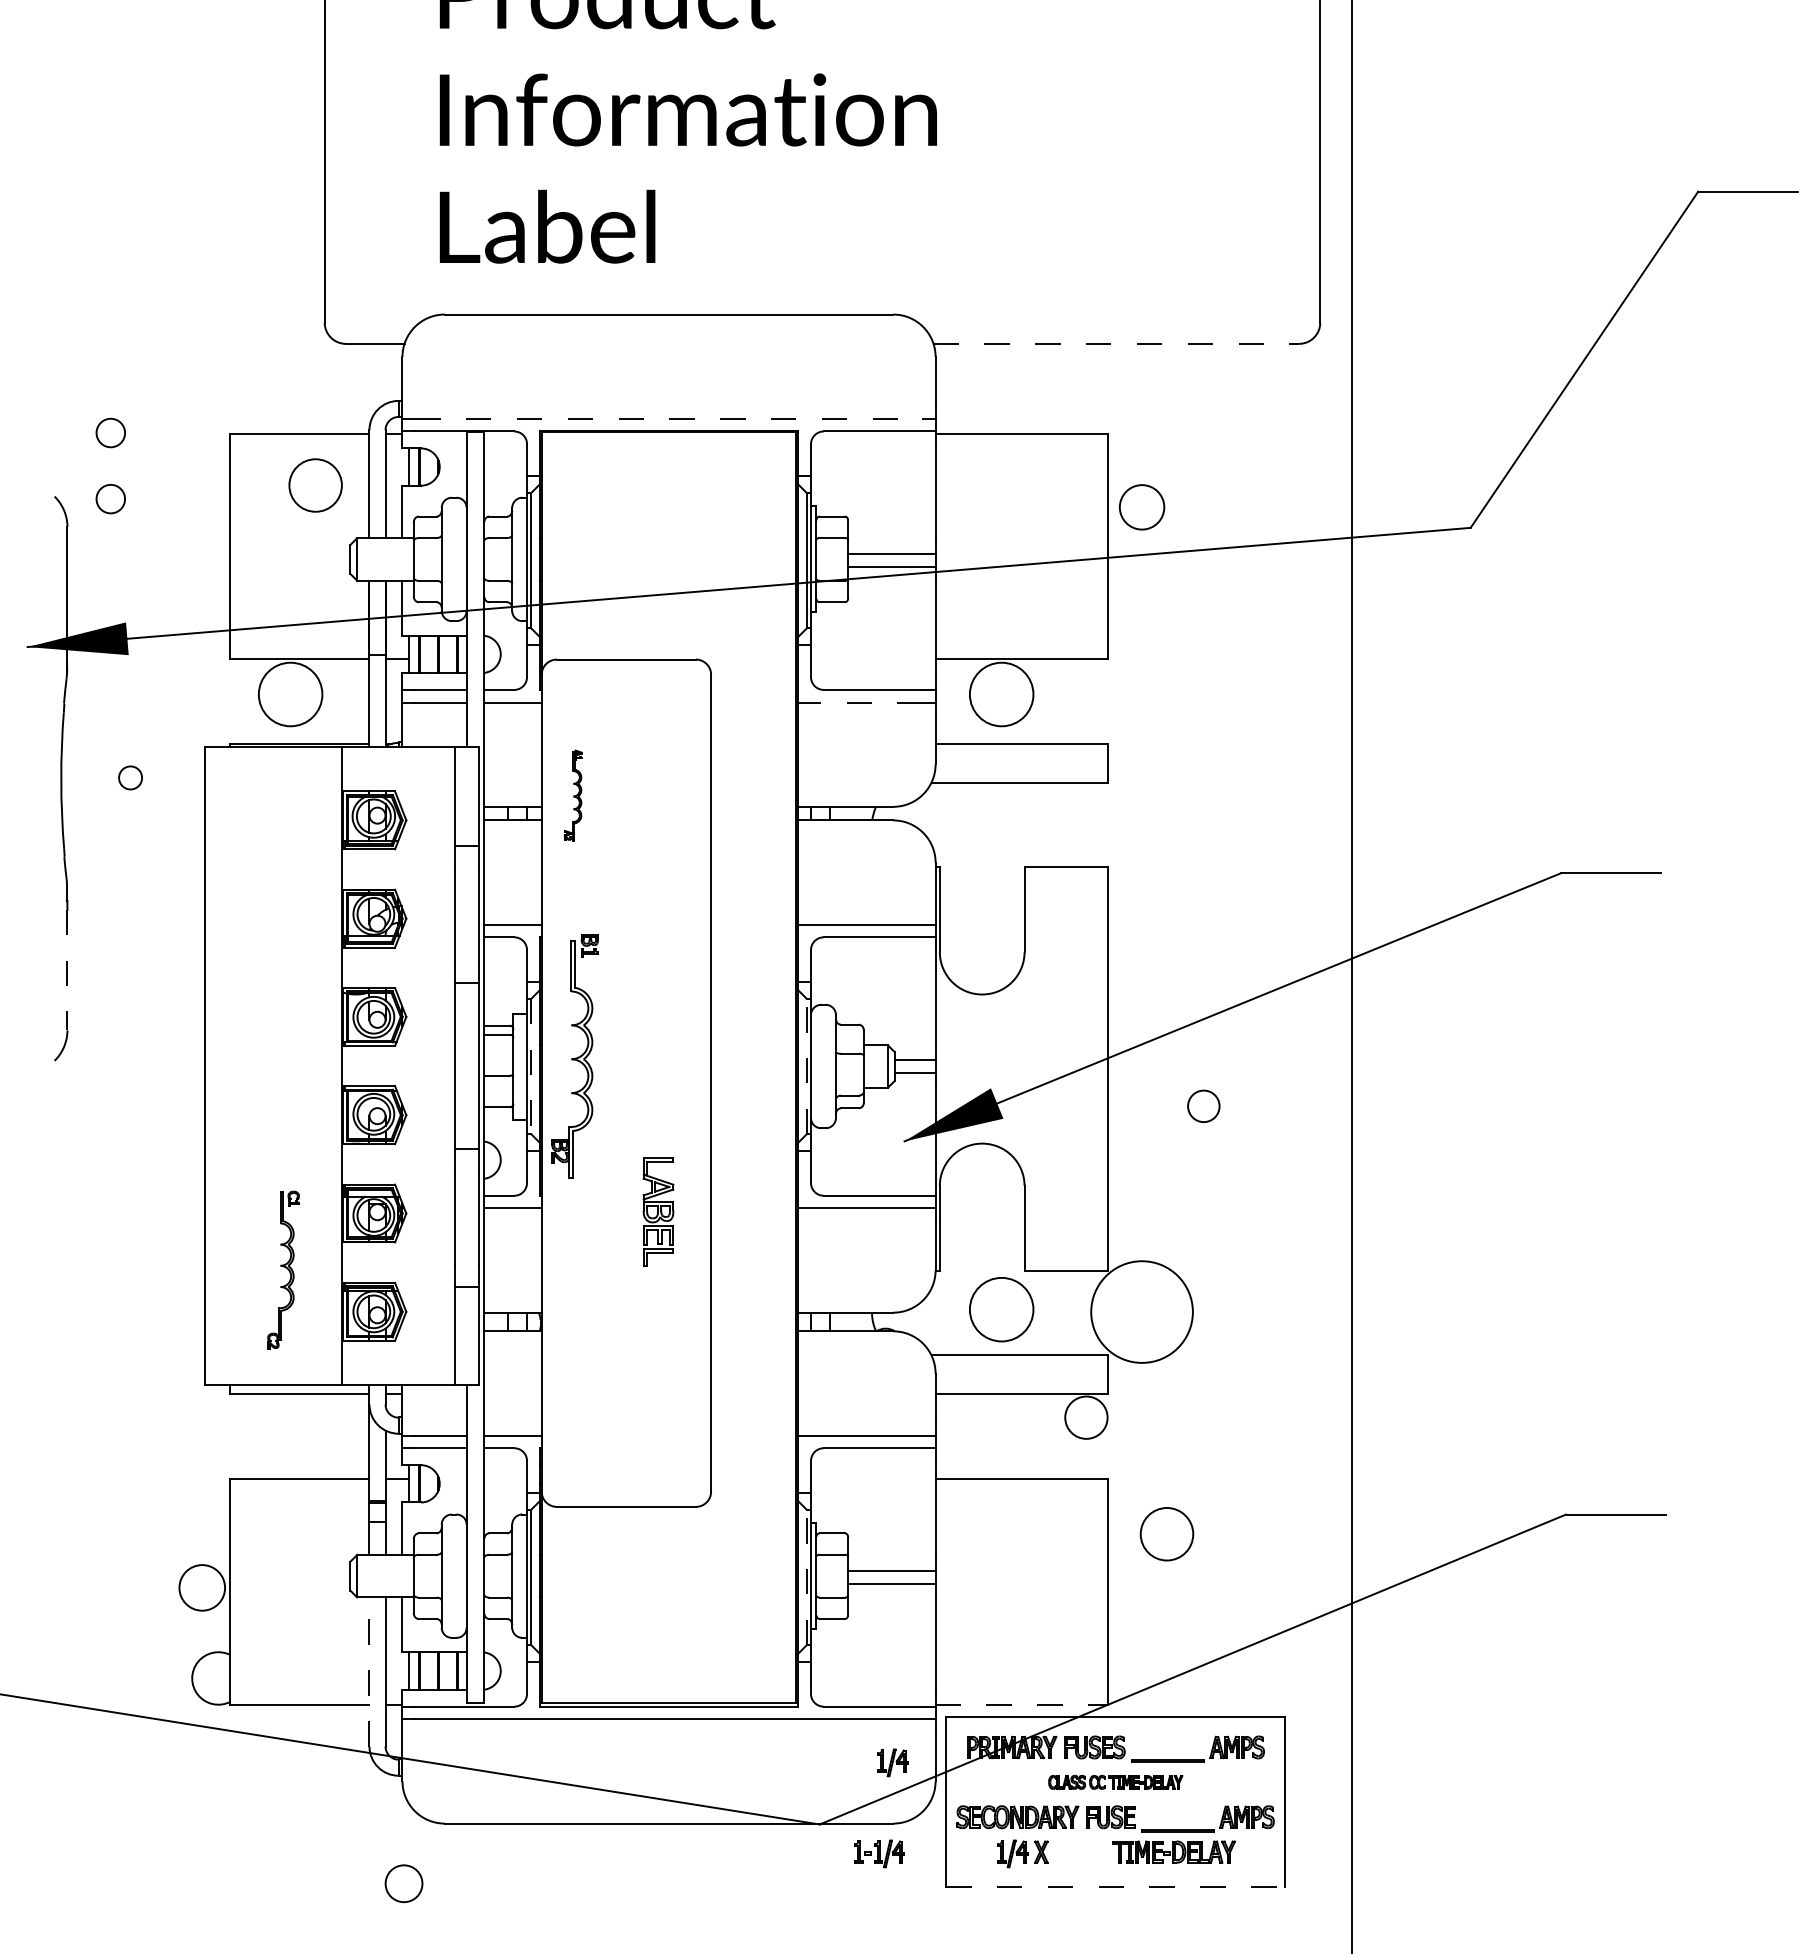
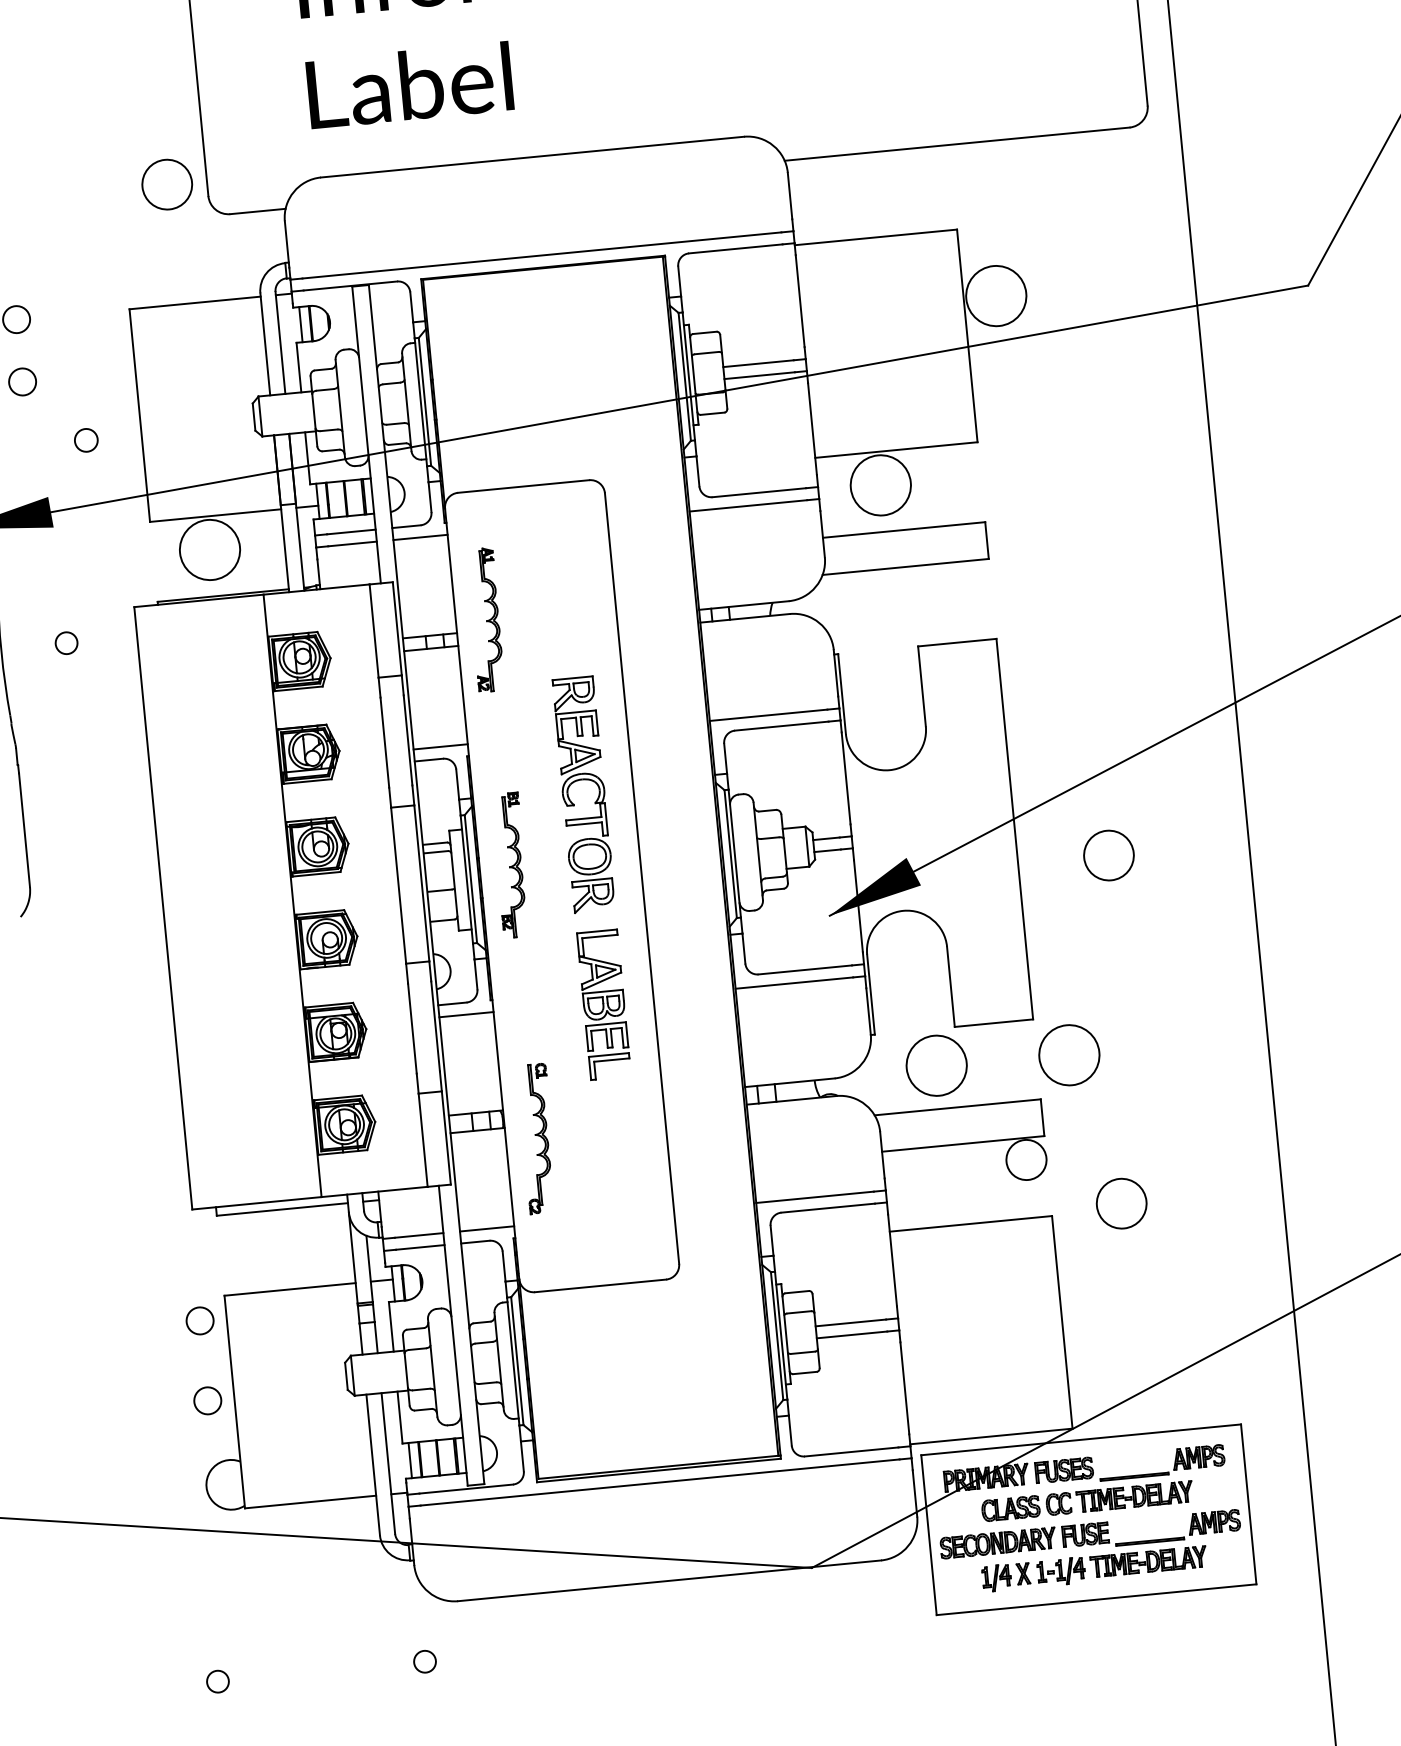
line: (1116, 343) -> (957, 143), dashed -> solid
line: (669, 418) -> (542, 255), dashed -> solid
circle: (315, 485) -> (167, 184), moved
circle: (1141, 507) -> (995, 296), size x1.43
circle: (171, 566) -> (85, 440), added
line: (860, 702) -> (748, 505), dashed -> solid
part: (573, 795) -> (486, 619), size x1.67
line: (67, 970) -> (24, 830), dashed -> solid
part: (670, 996) -> (595, 800), added
part: (574, 1055) -> (510, 864), size x0.62
line: (531, 1066) -> (471, 879), dashed -> solid
line: (806, 1066) -> (730, 854), dashed -> solid
circle: (1203, 1106) -> (1108, 855), size x1.67
part: (658, 1211) -> (604, 1004), size x1.43
part: (283, 1269) -> (537, 1138), moved
circle: (1141, 1311) -> (1068, 1054), size x0.62
circle: (202, 1503) -> (200, 1321), added
circle: (1166, 1534) -> (1121, 1203), moved
line: (806, 1577) -> (776, 1336), dashed -> solid
circle: (202, 1587) -> (207, 1400), size x0.62
line: (369, 1671) -> (373, 1464), dashed -> solid
line: (1022, 1704) -> (992, 1436), dashed -> solid
part: (892, 1762) -> (874, 1502), removed
part: (1115, 1782) -> (1087, 1501), size x1.67
part: (879, 1853) -> (1061, 1571), moved
circle: (184, 1883) -> (217, 1681), added
circle: (403, 1883) -> (424, 1661), size x0.62
line: (1116, 1886) -> (1097, 1599), dashed -> solid

